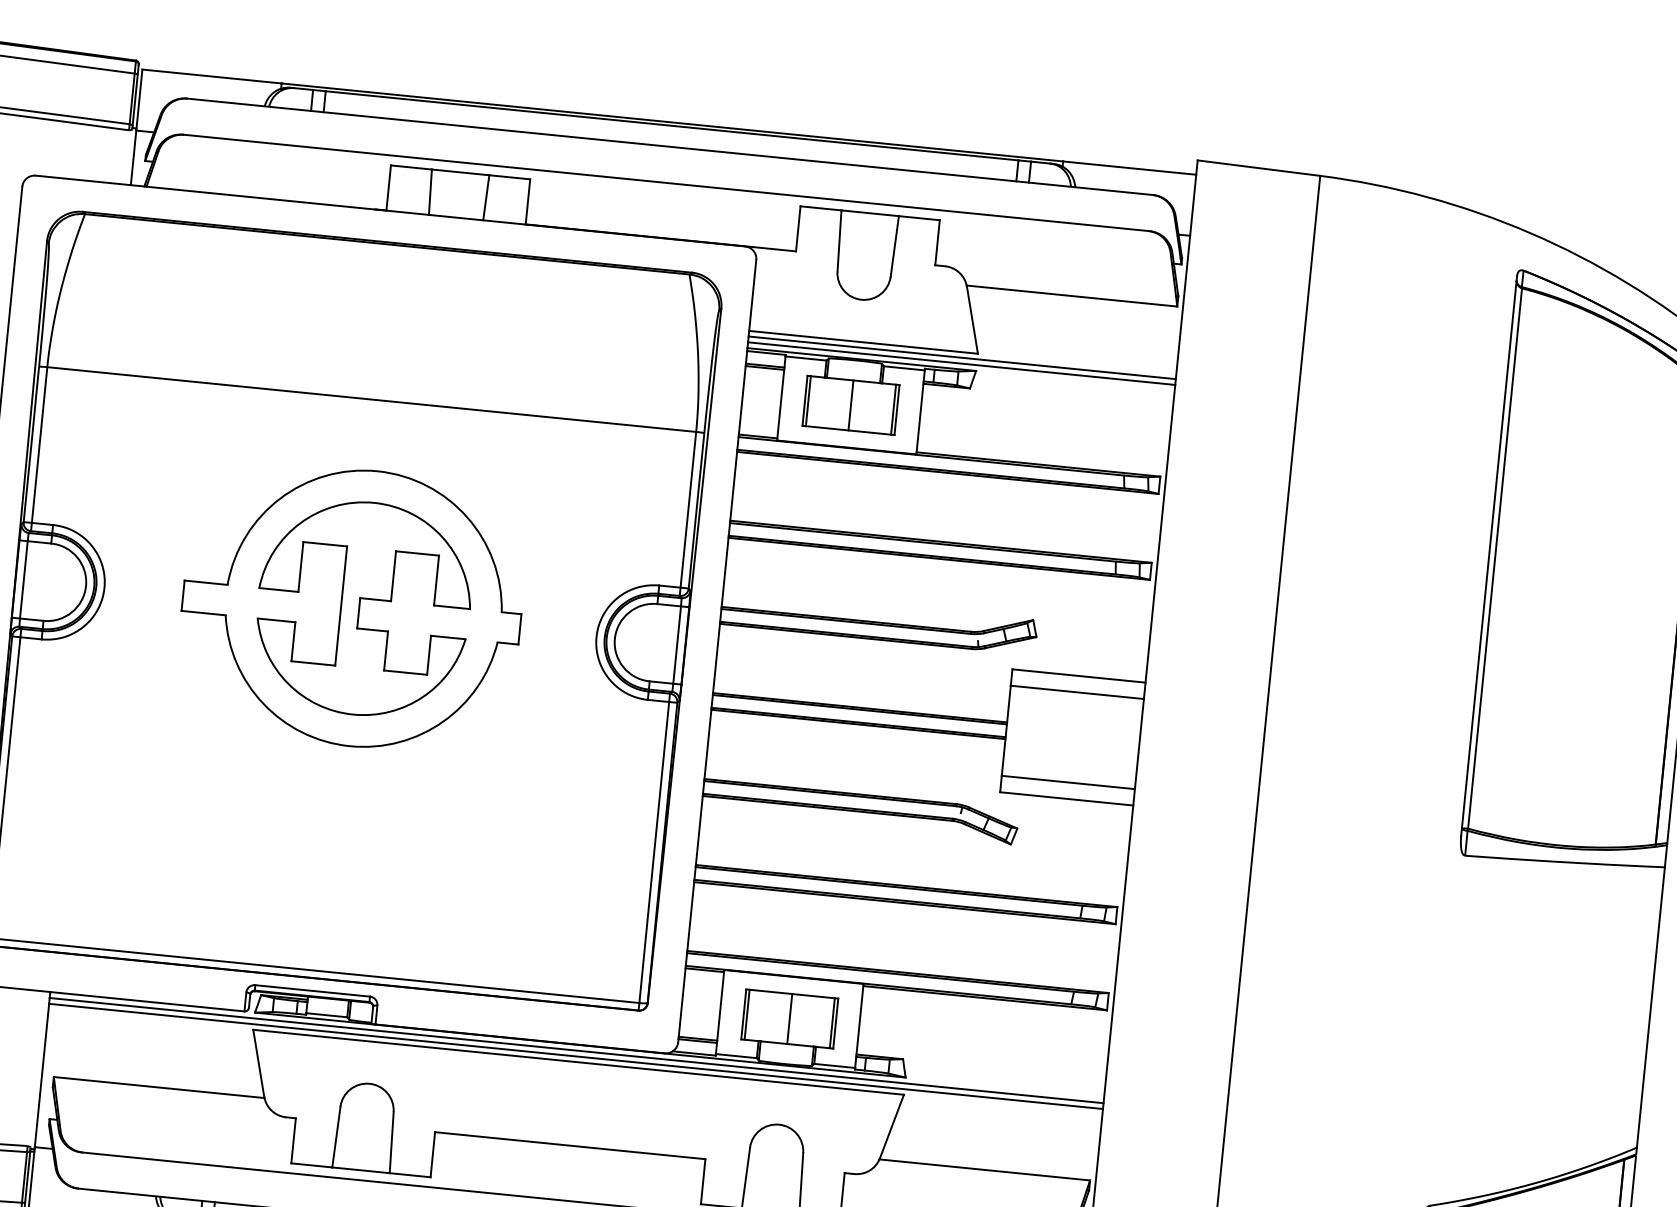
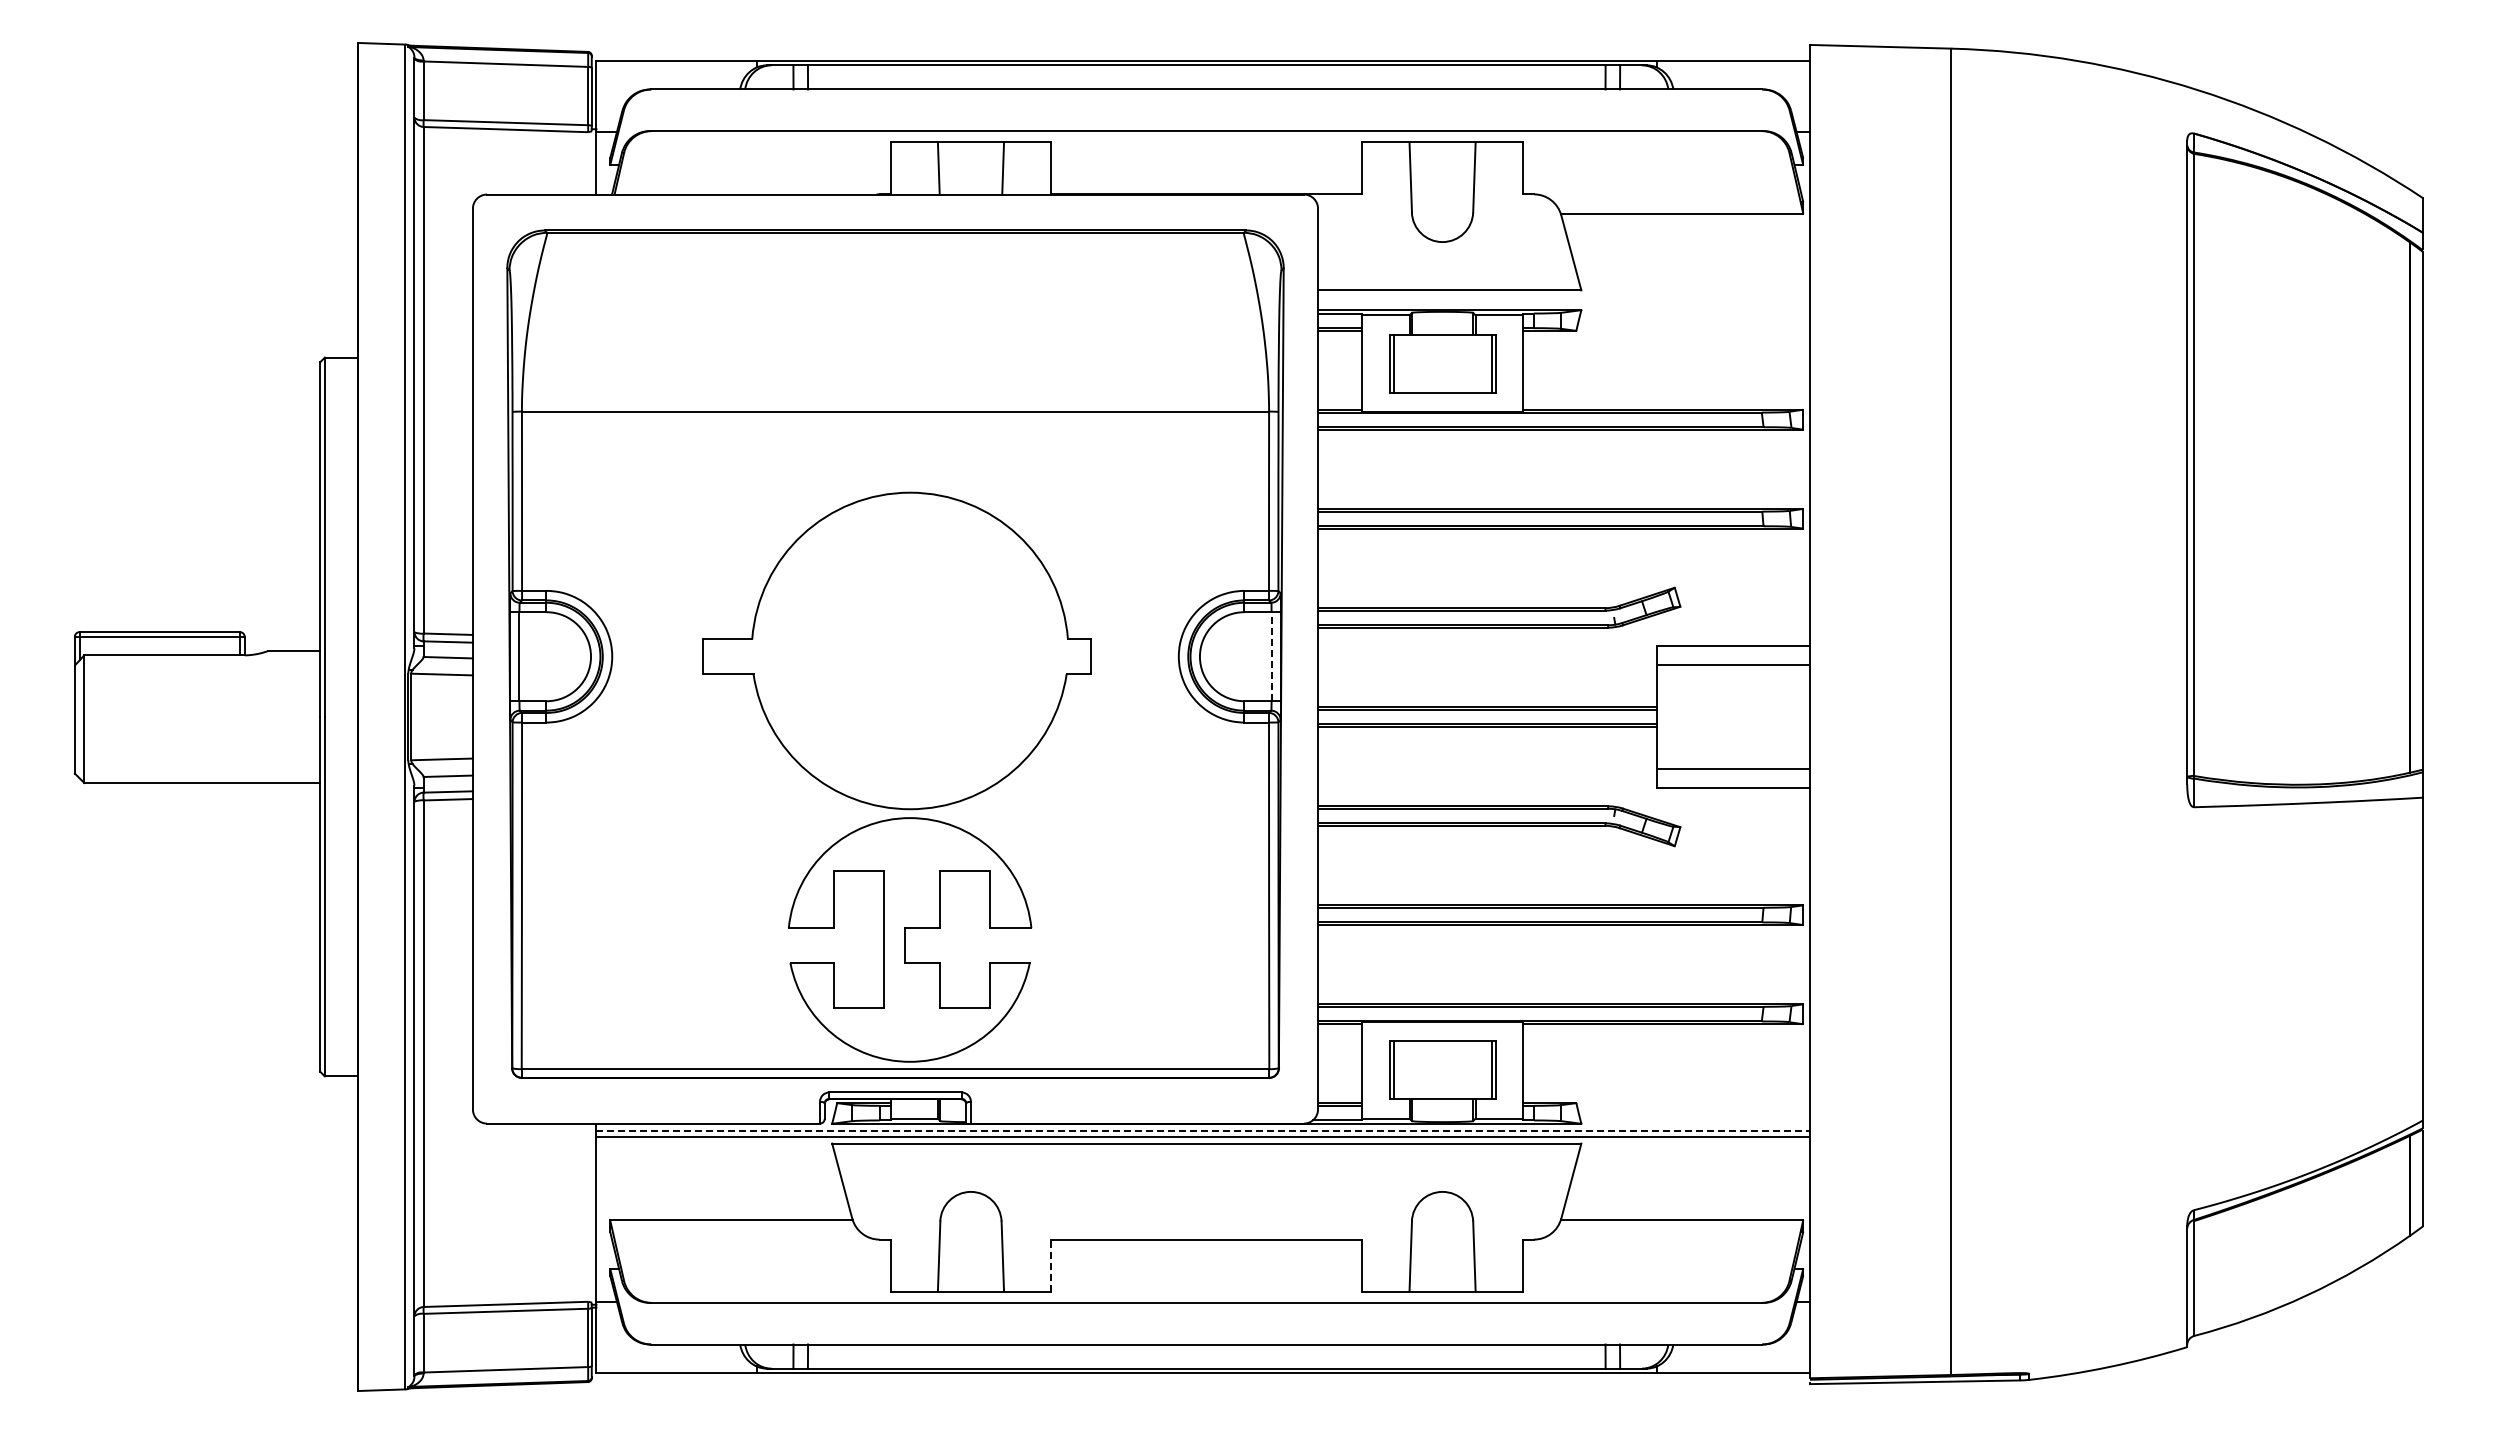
line: (961, 357) -> (1563, 296), removed
line: (961, 363) -> (1563, 303), removed
line: (850, 405) -> (1442, 363), removed
part: (364, 608) -> (910, 939), moved
line: (677, 644) -> (1271, 656), solid -> dashed
line: (789, 1018) -> (1442, 1069), removed
line: (576, 1050) -> (1203, 1130), solid -> dashed
line: (433, 1154) -> (1051, 1265), solid -> dashed

